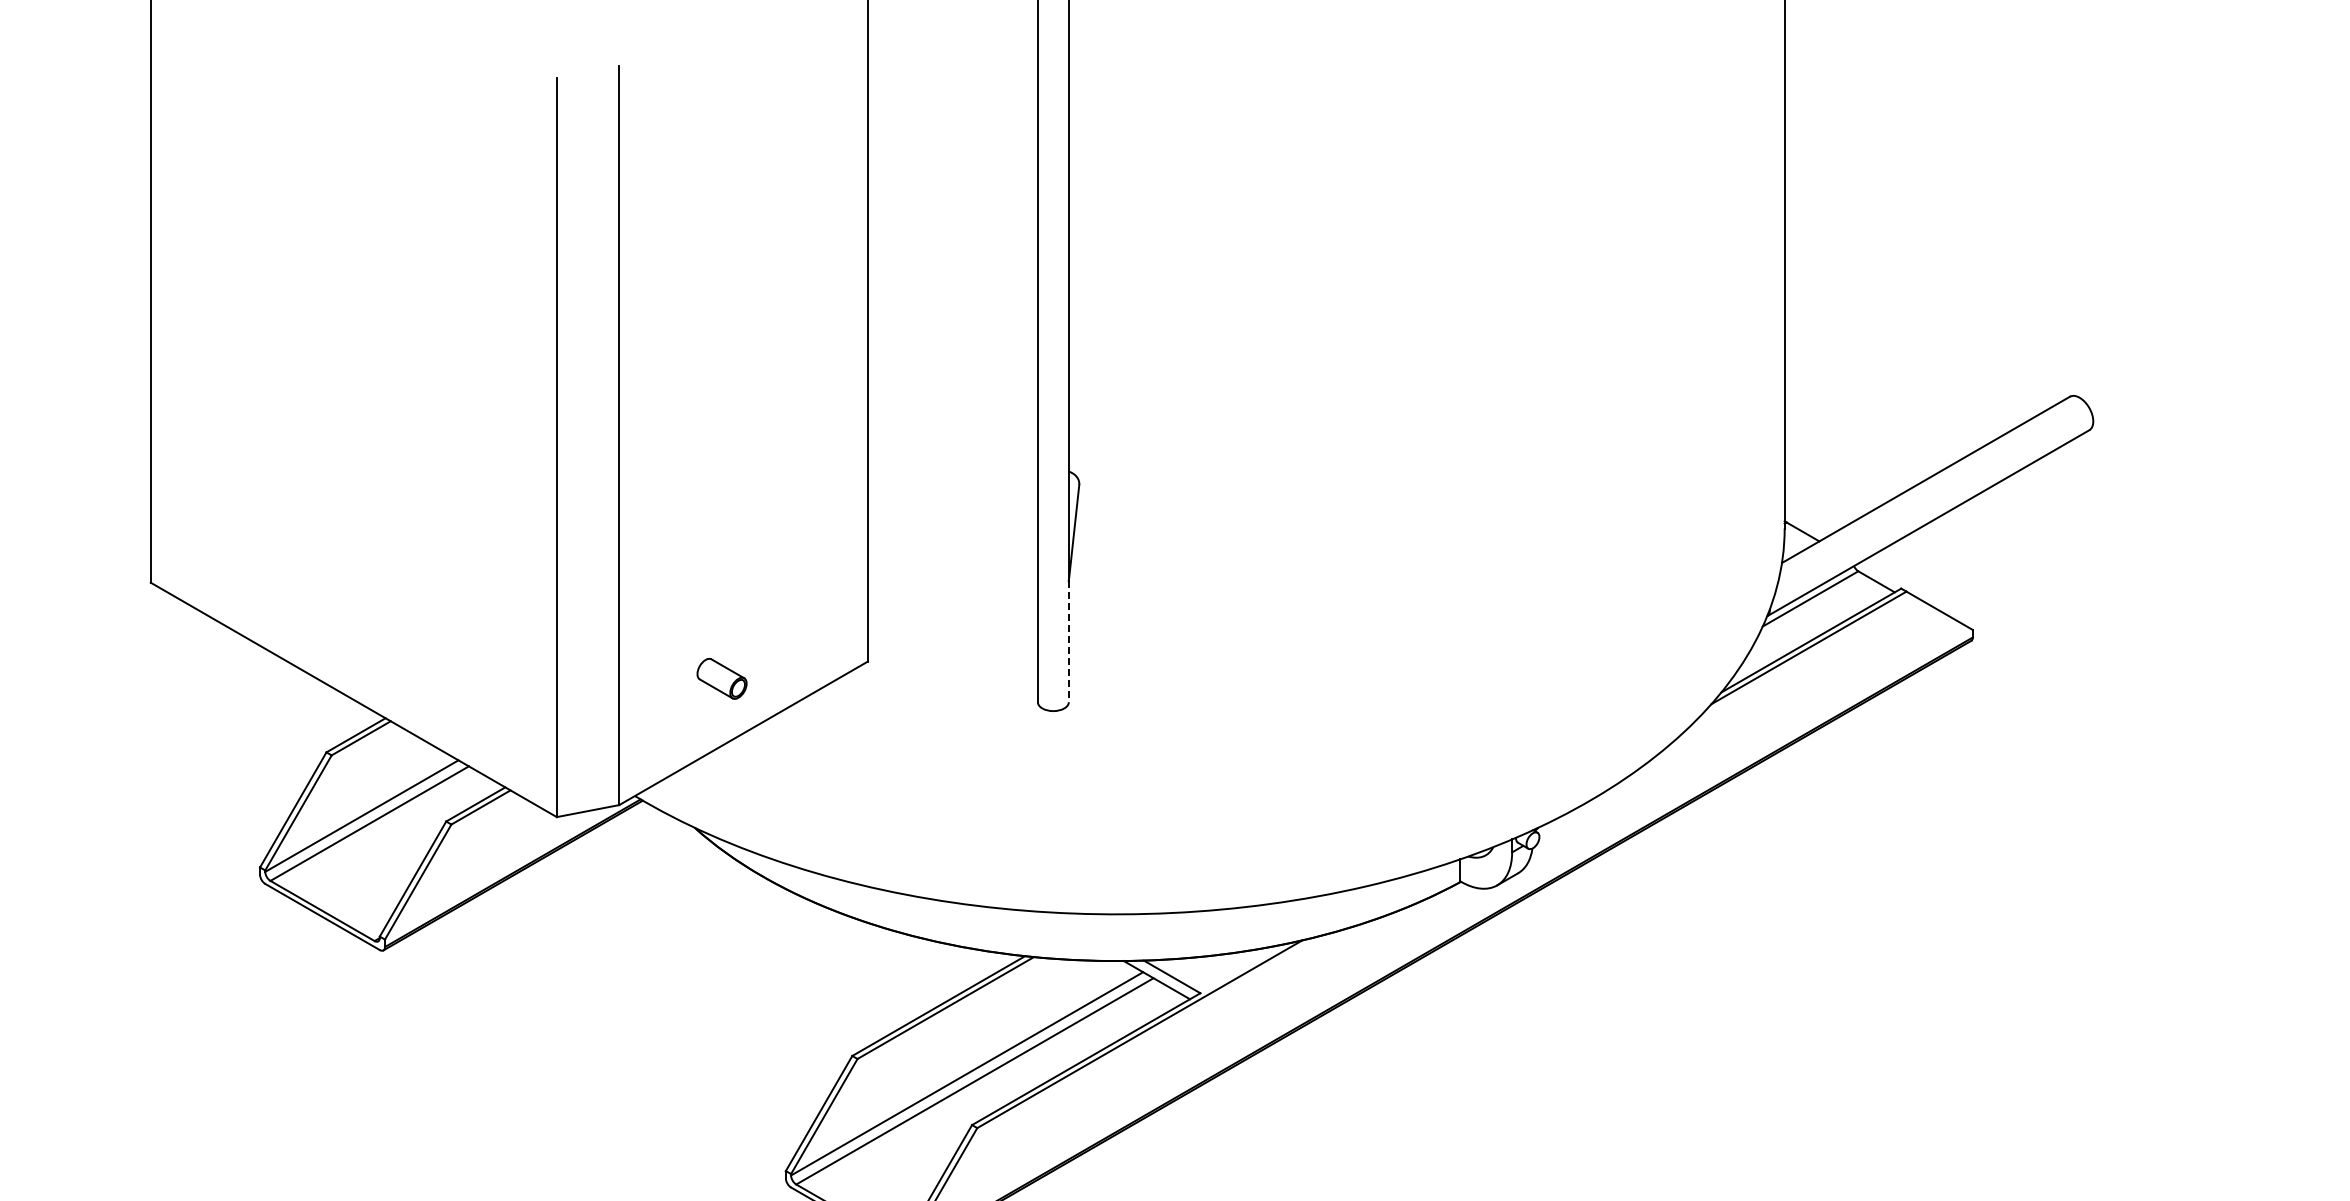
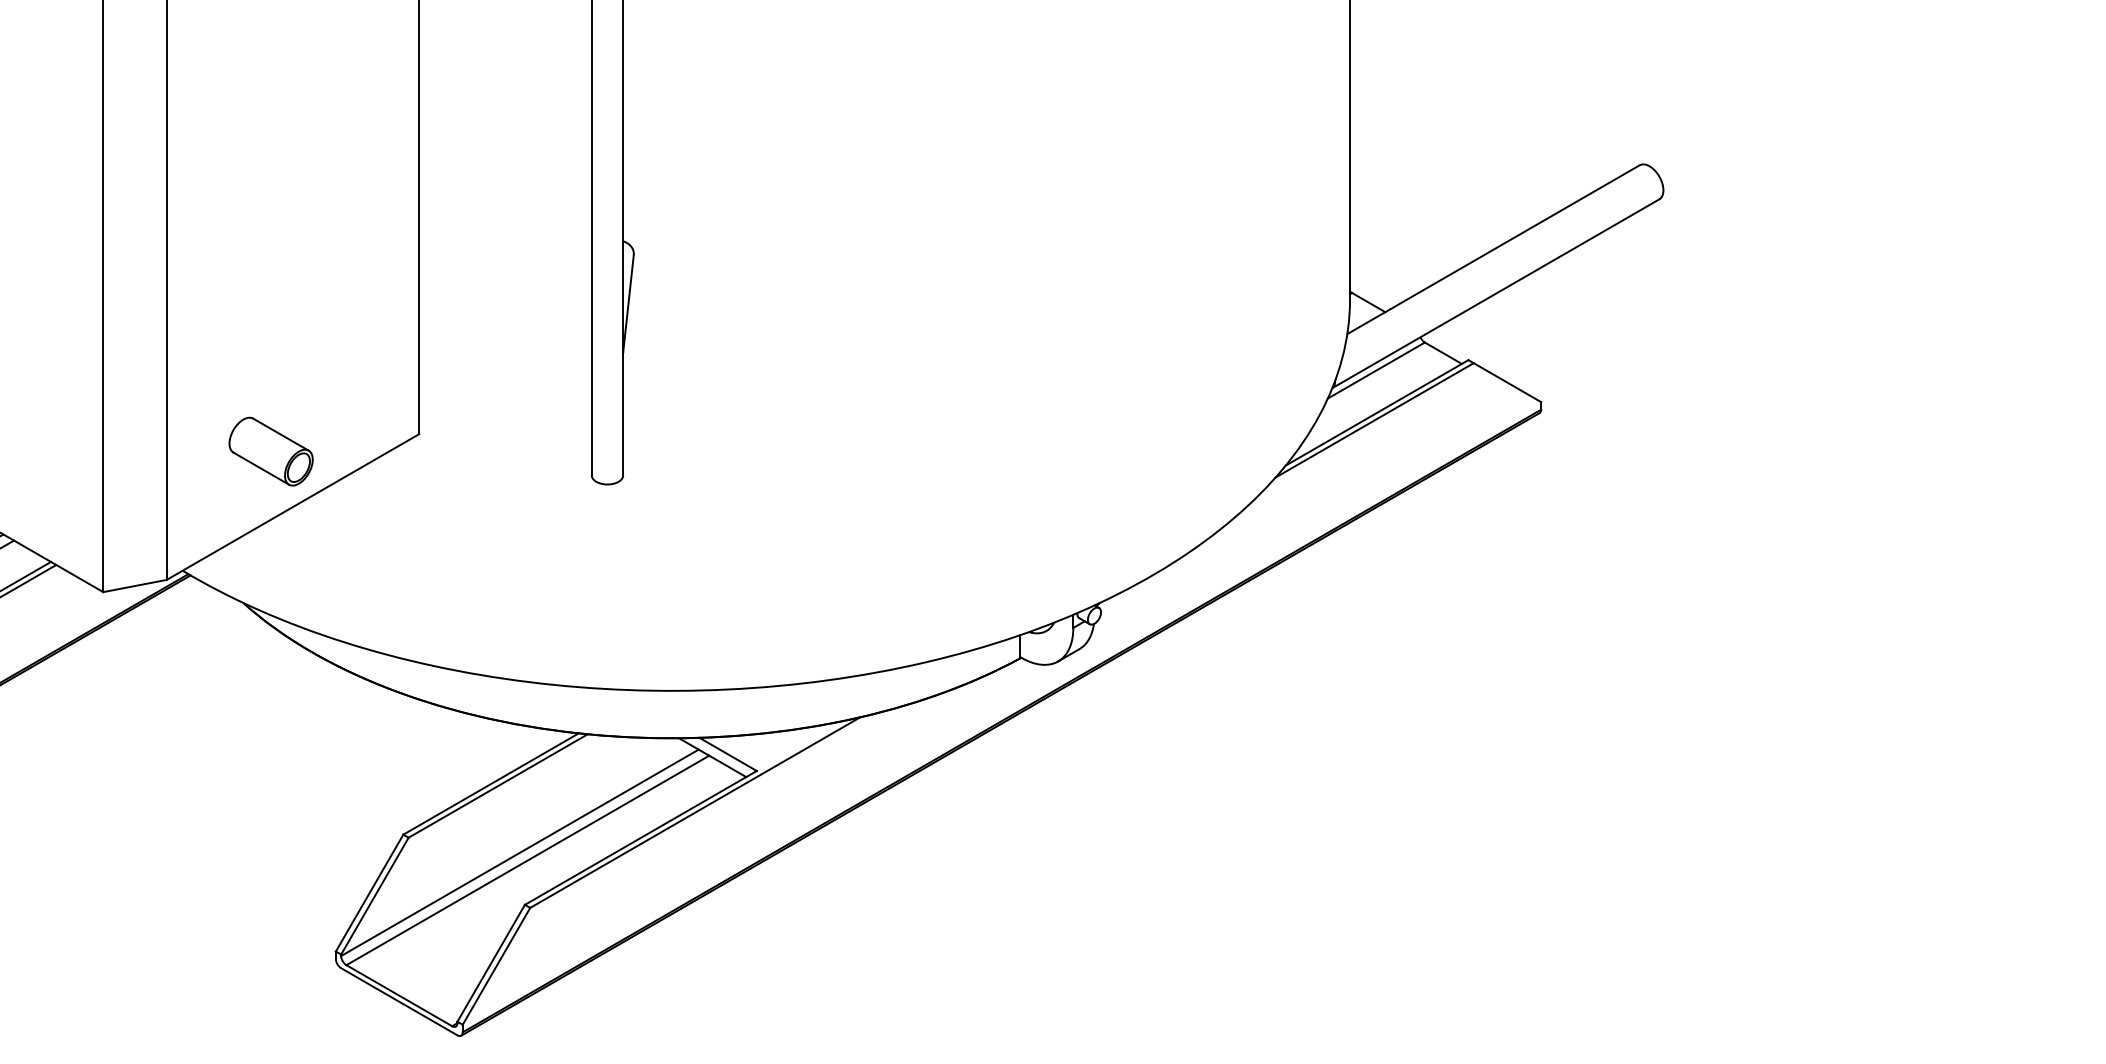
line: (1068, 642) -> (622, 414), dashed -> solid
part: (721, 678) -> (270, 451), size x1.67

